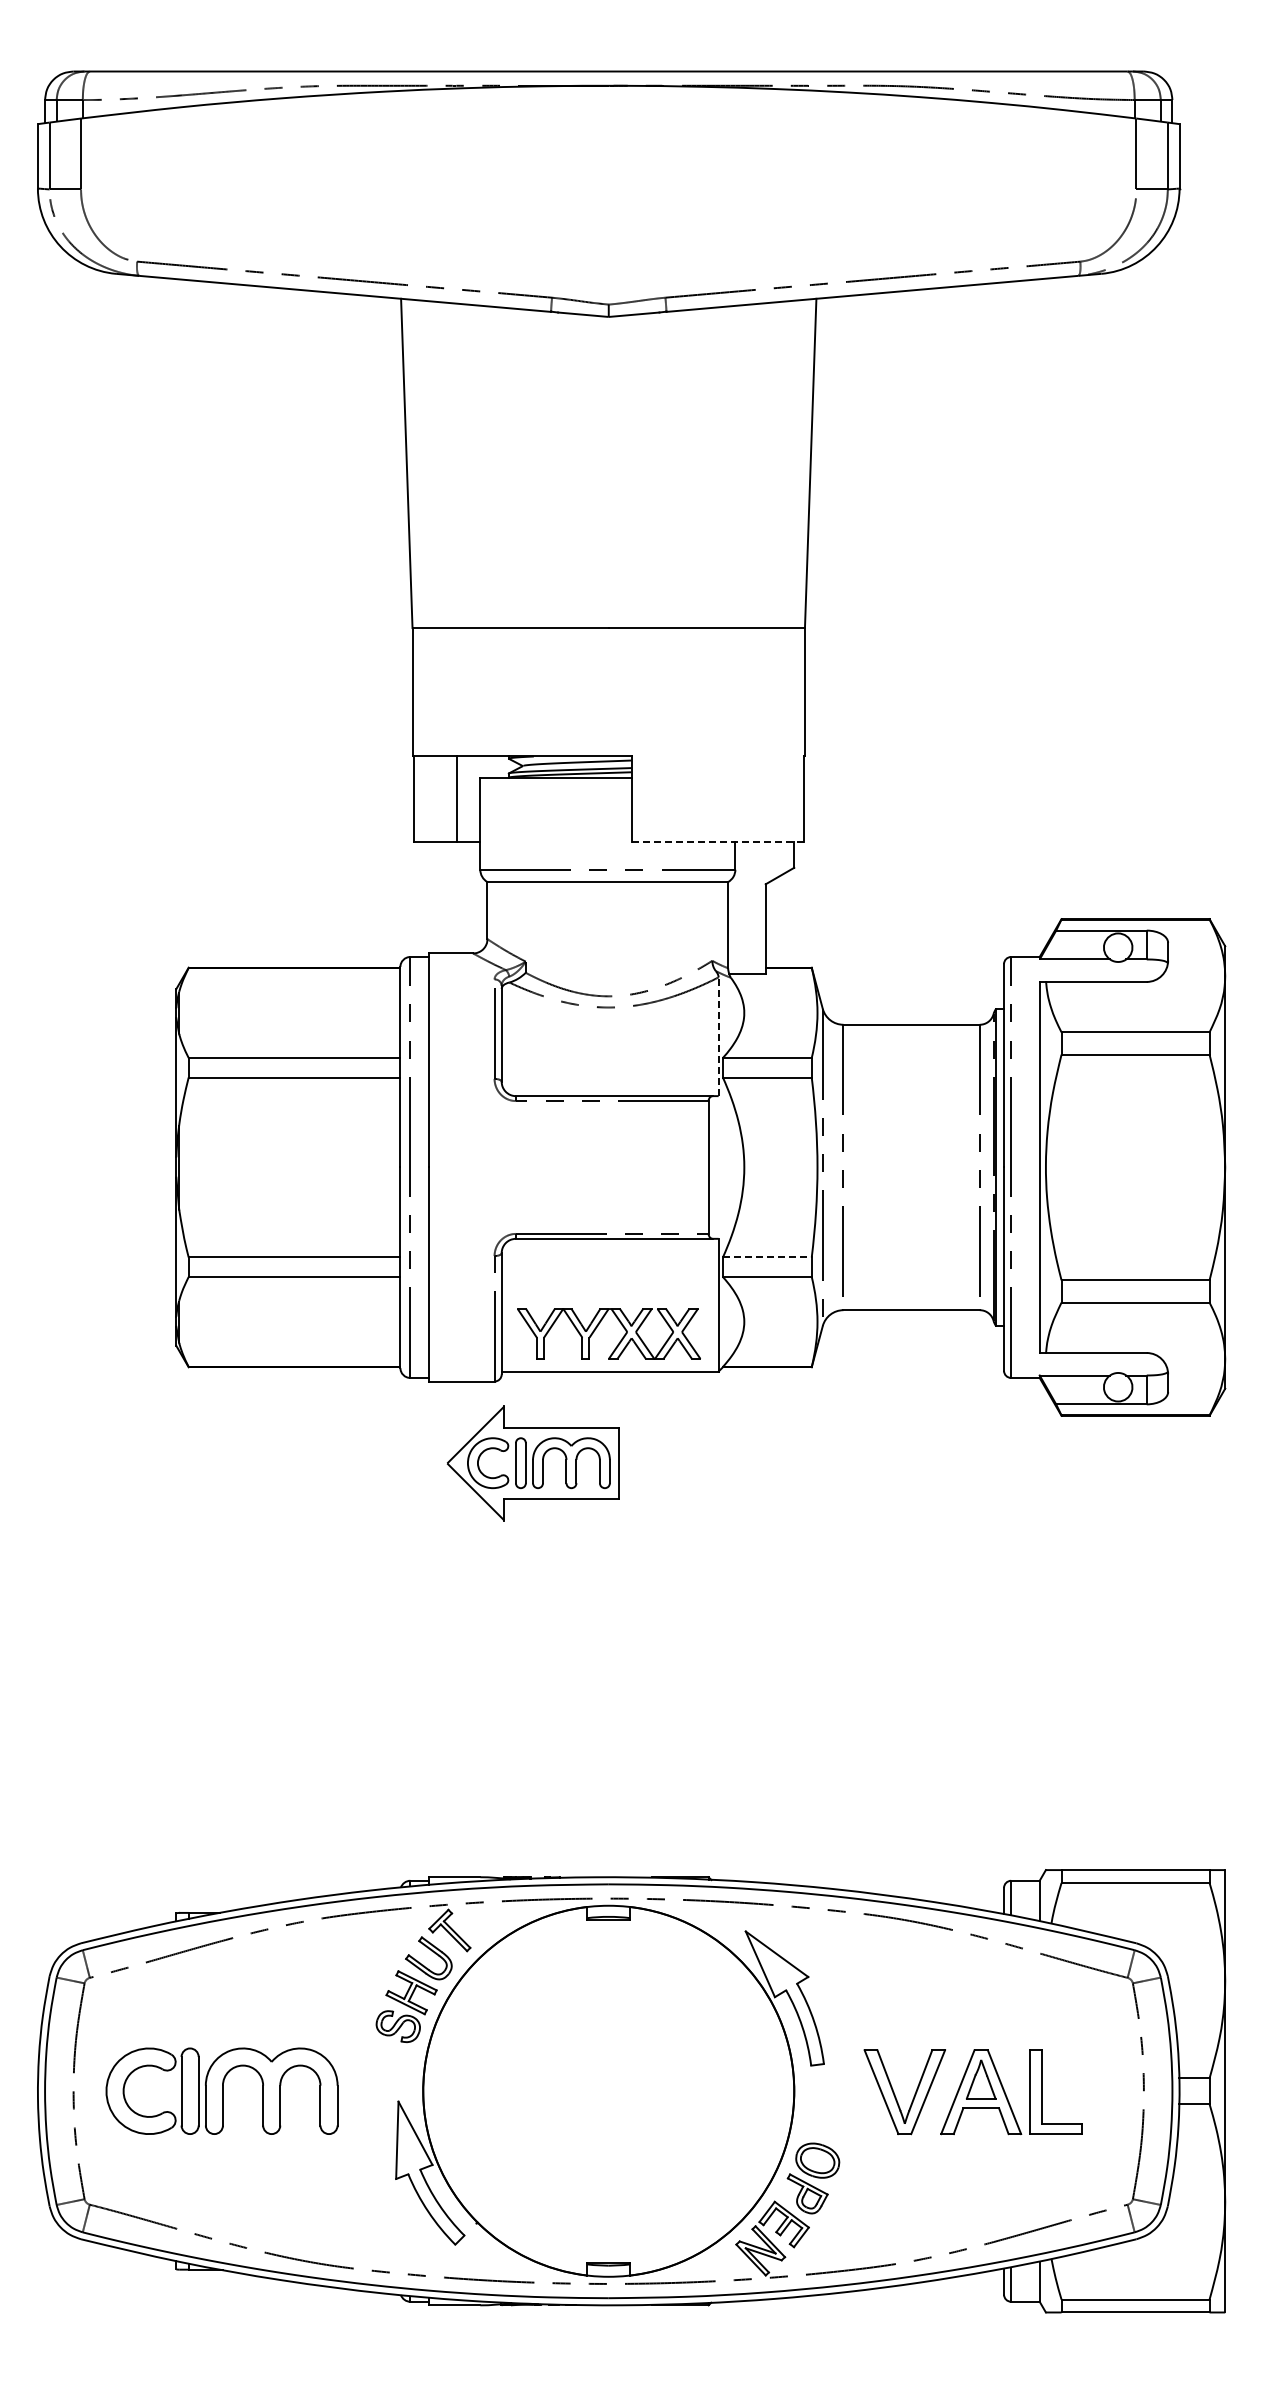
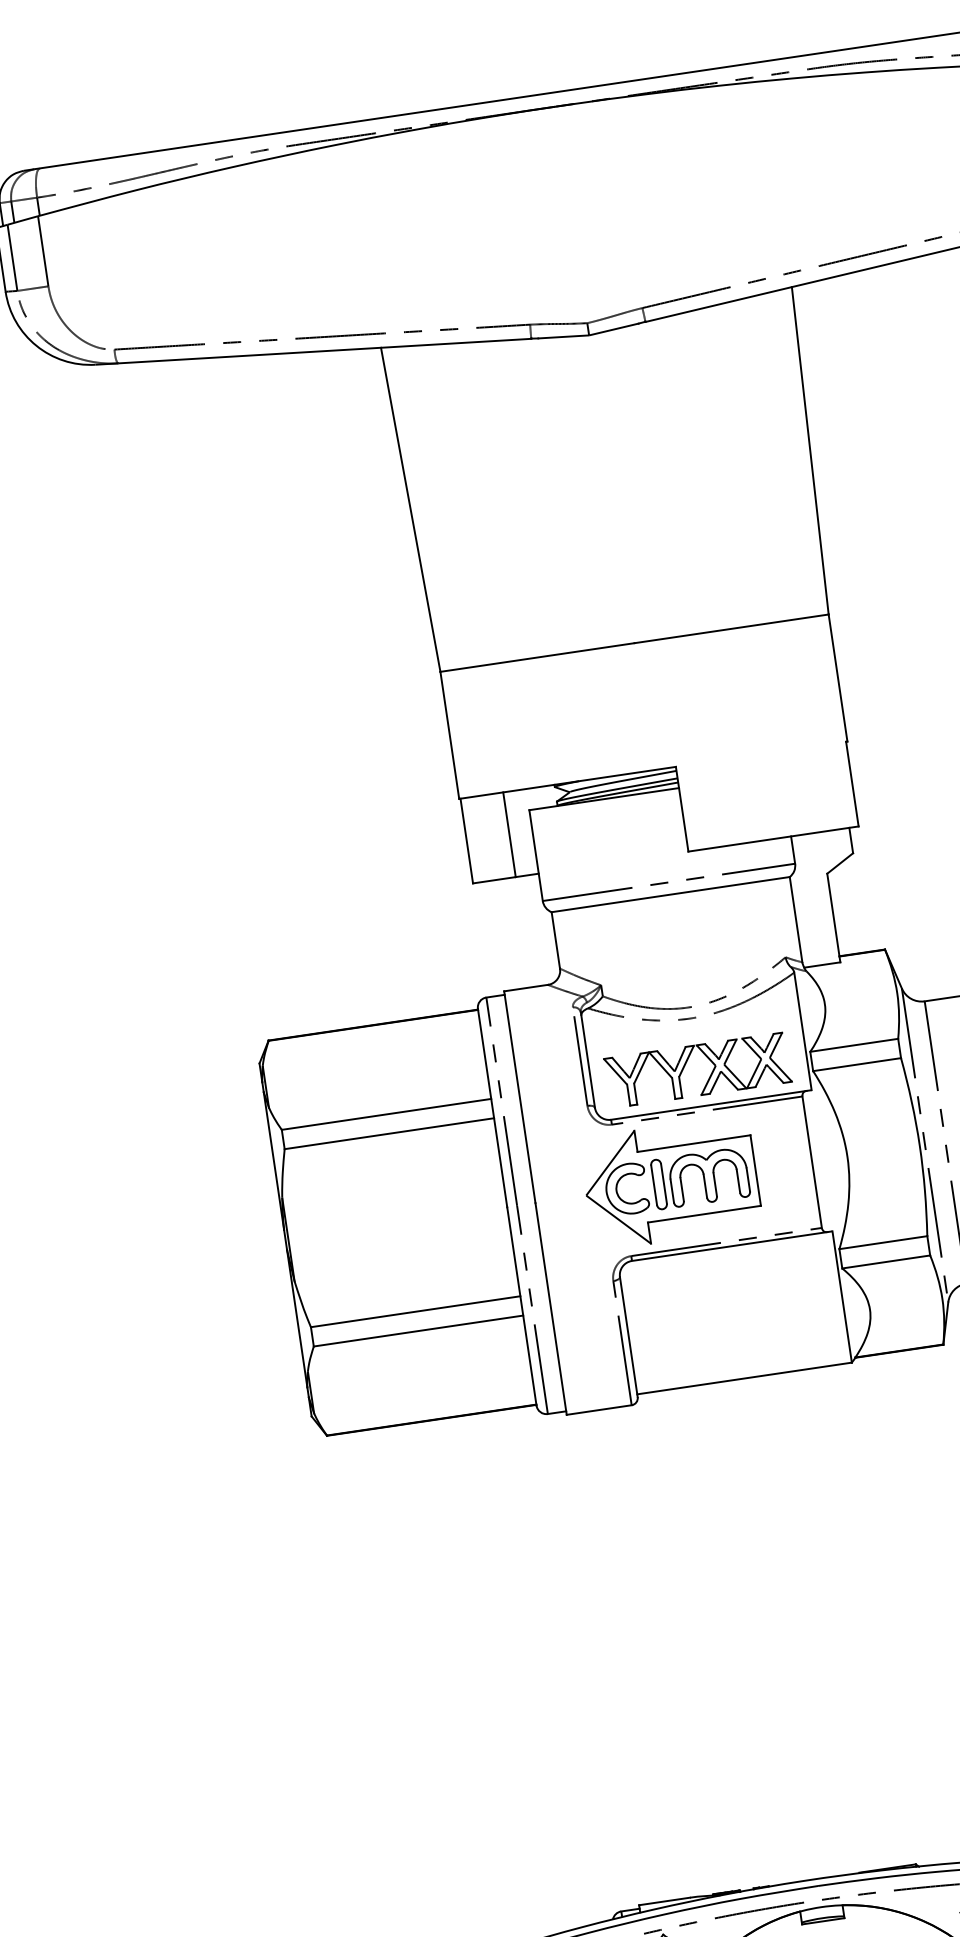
line: (718, 842) -> (774, 839), dashed -> solid
line: (718, 1036) -> (802, 1031), dashed -> solid
line: (767, 1257) -> (883, 1242), dashed -> solid
part: (598, 1326) -> (686, 1064), moved
part: (533, 1463) -> (671, 1183), moved

